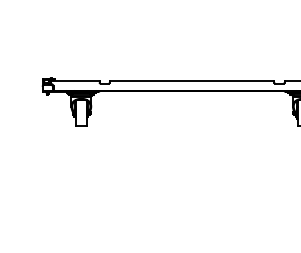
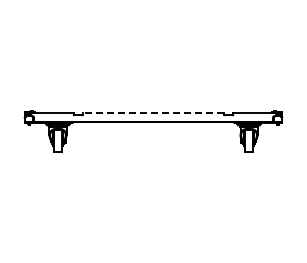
line: (192, 80) -> (153, 112), solid -> dashed

